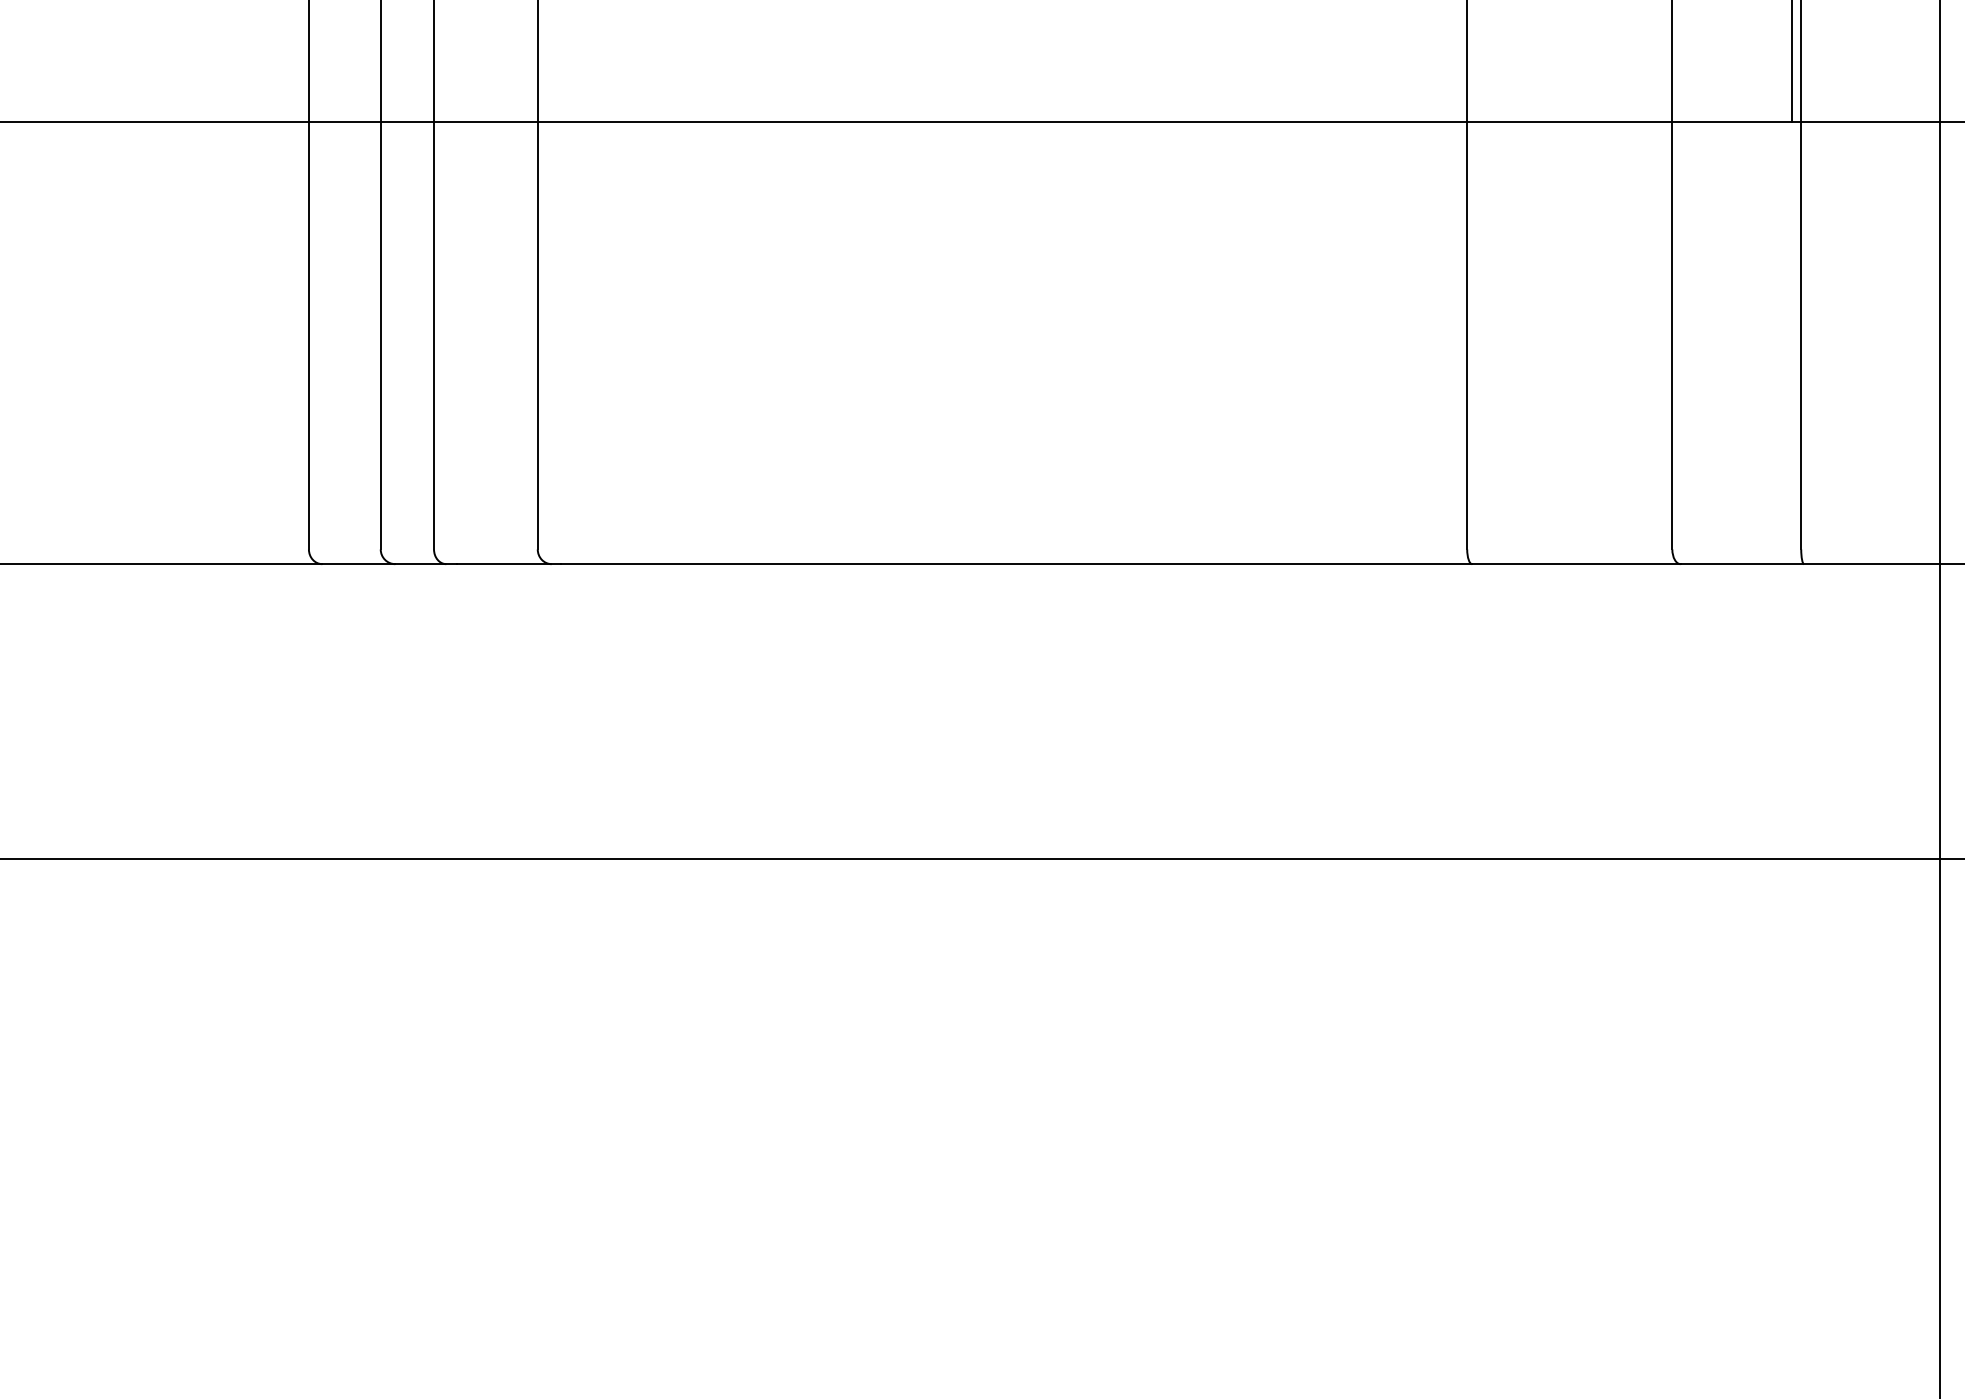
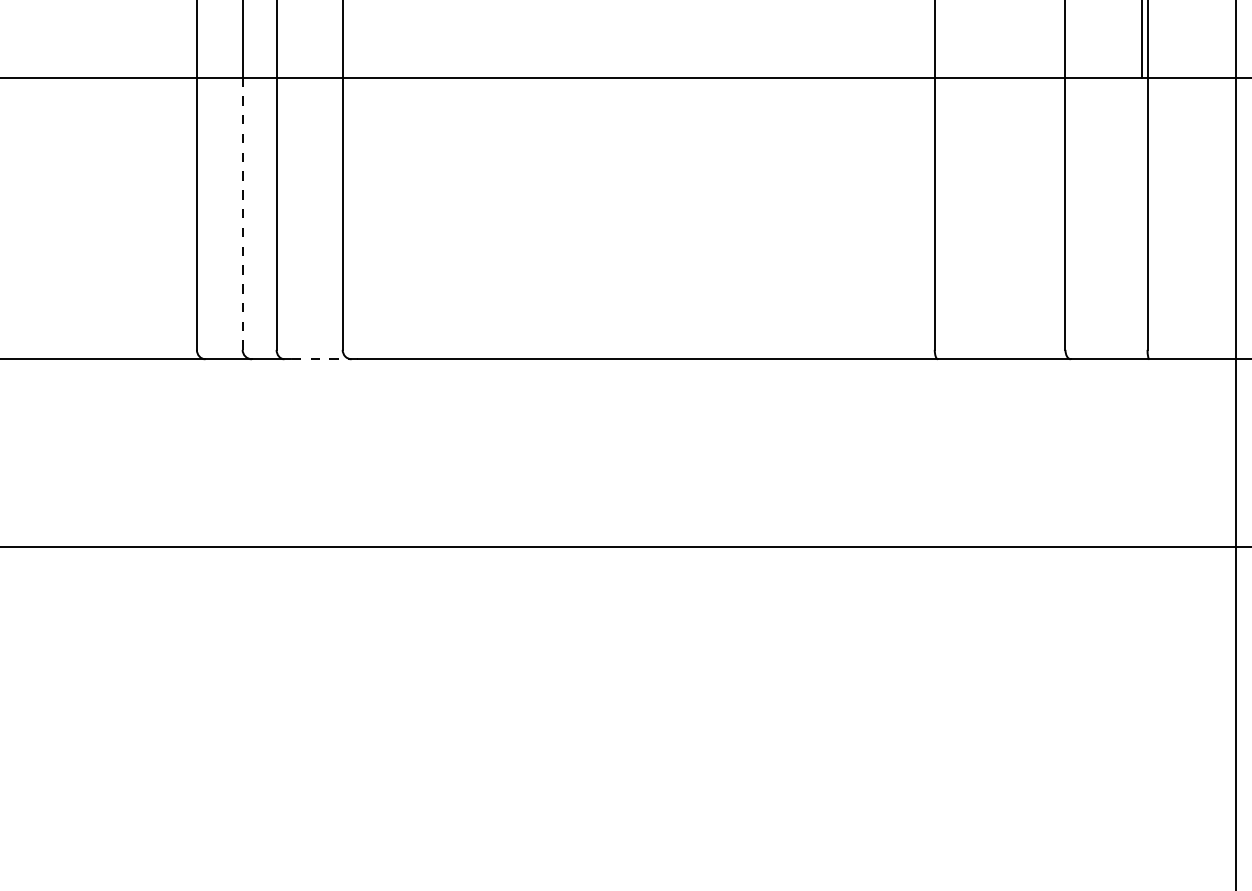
line: (380, 336) -> (242, 214), solid -> dashed
line: (509, 564) -> (324, 359), solid -> dashed

